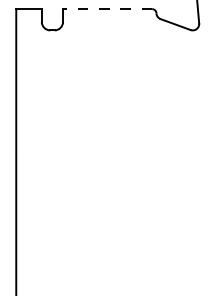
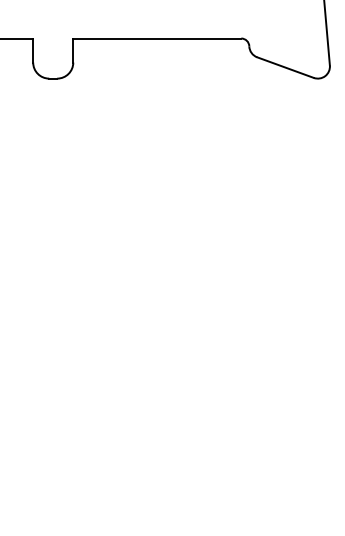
line: (107, 9) -> (157, 39), dashed -> solid

